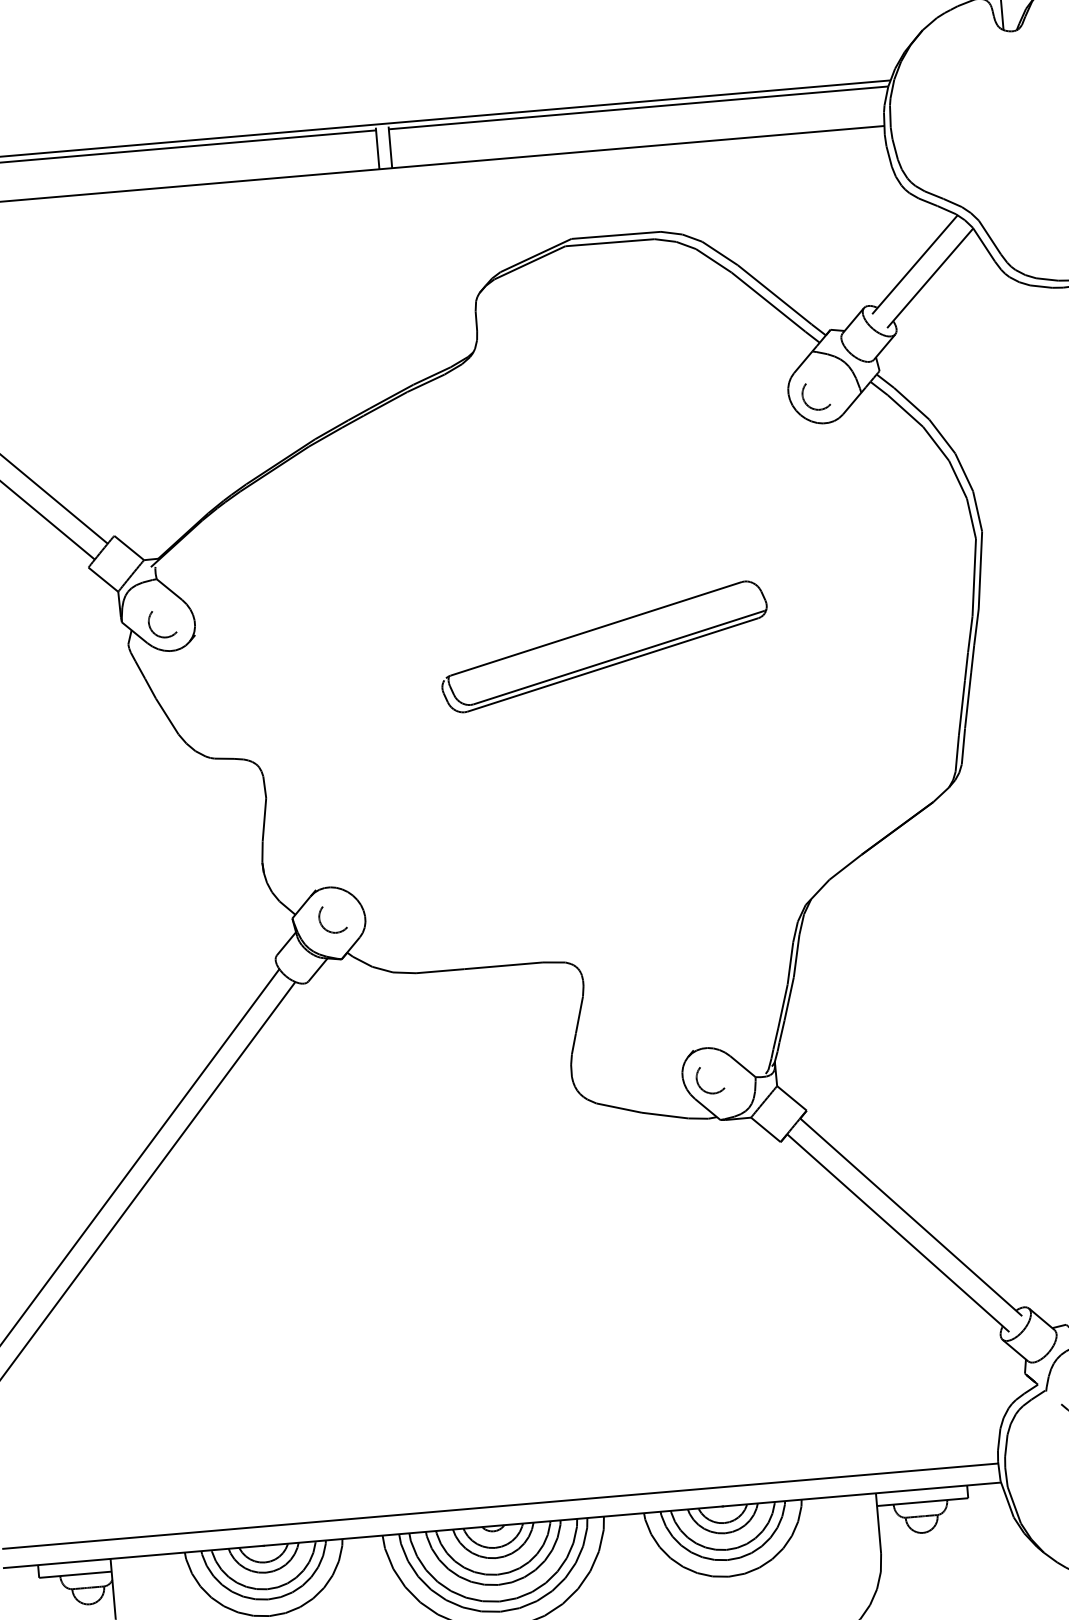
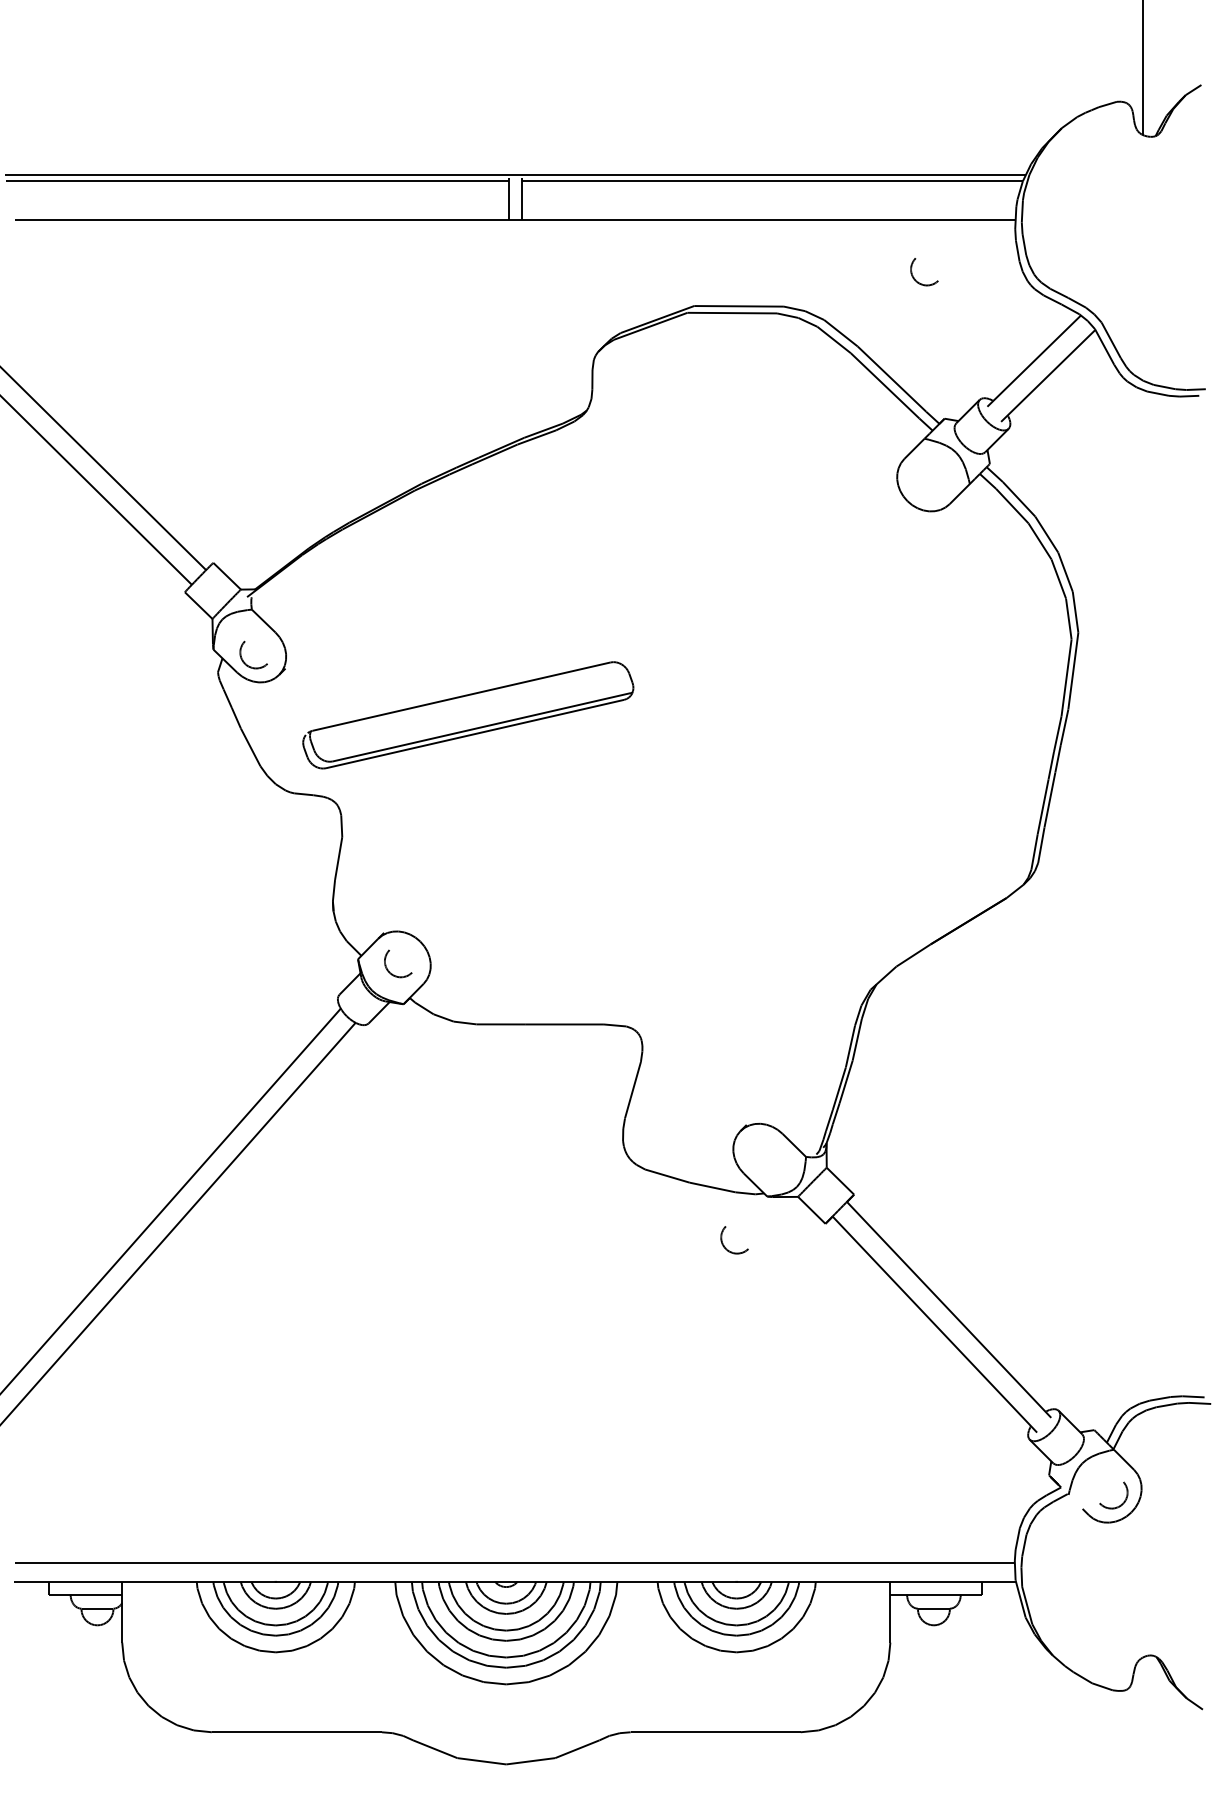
part: (810, 406) -> (918, 281), moved
part: (604, 647) -> (468, 715), moved
part: (701, 1087) -> (725, 1246), moved

